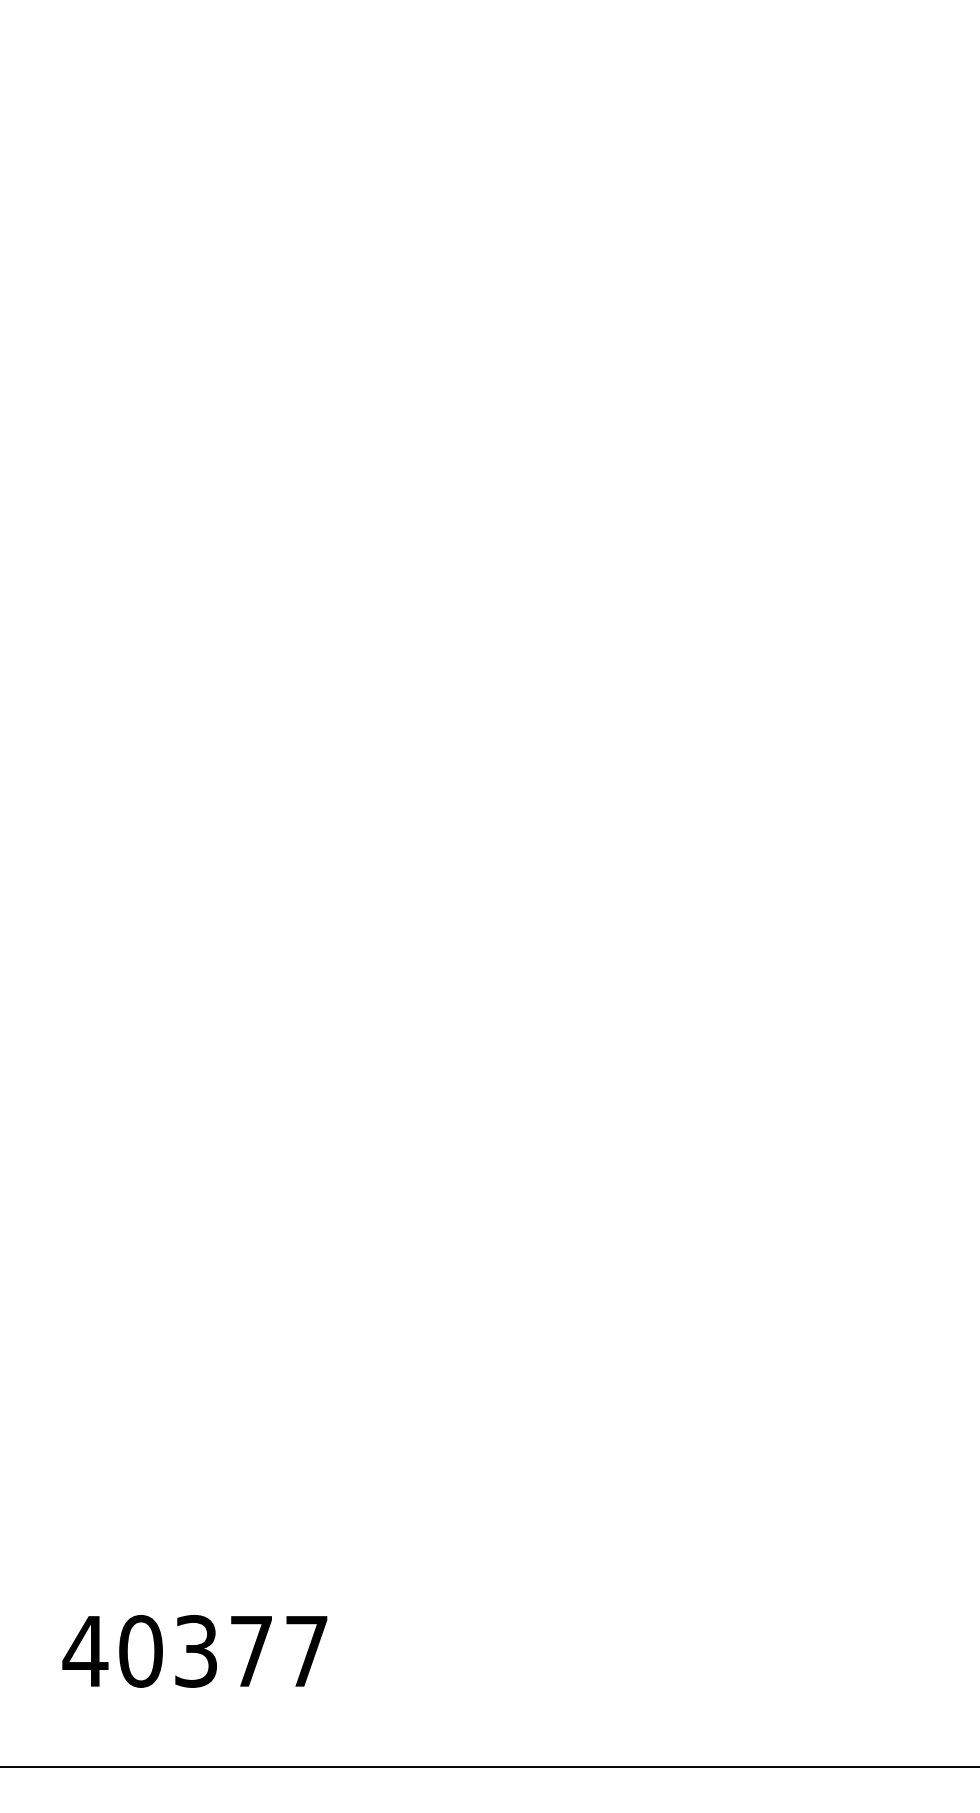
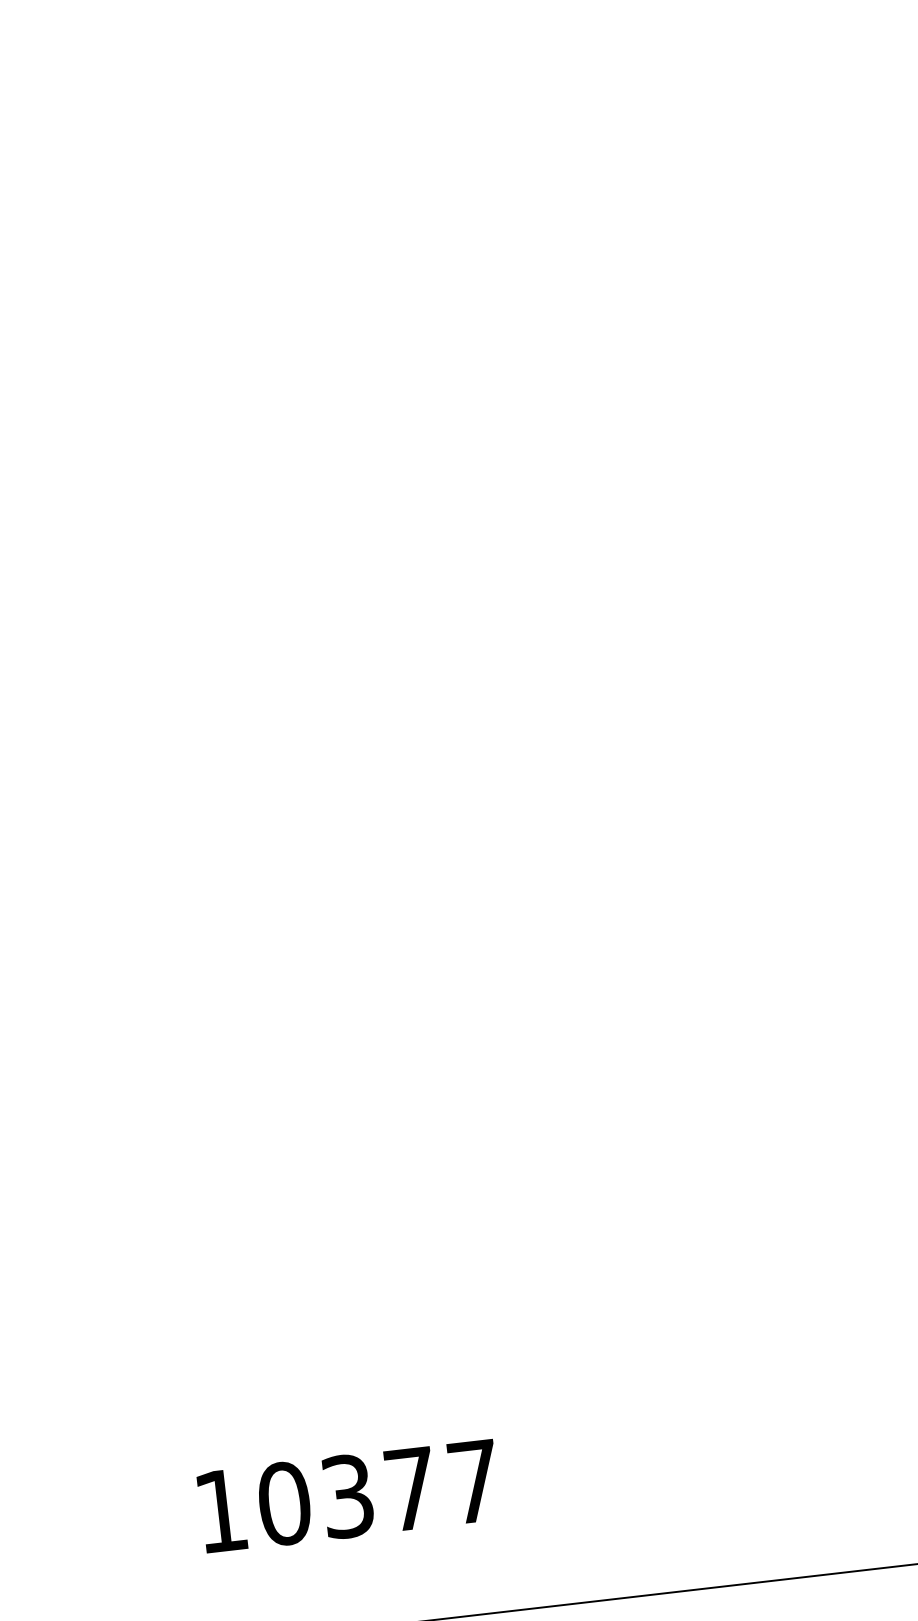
text: (85, 1651) -> (221, 1511), 40377 -> 10377

